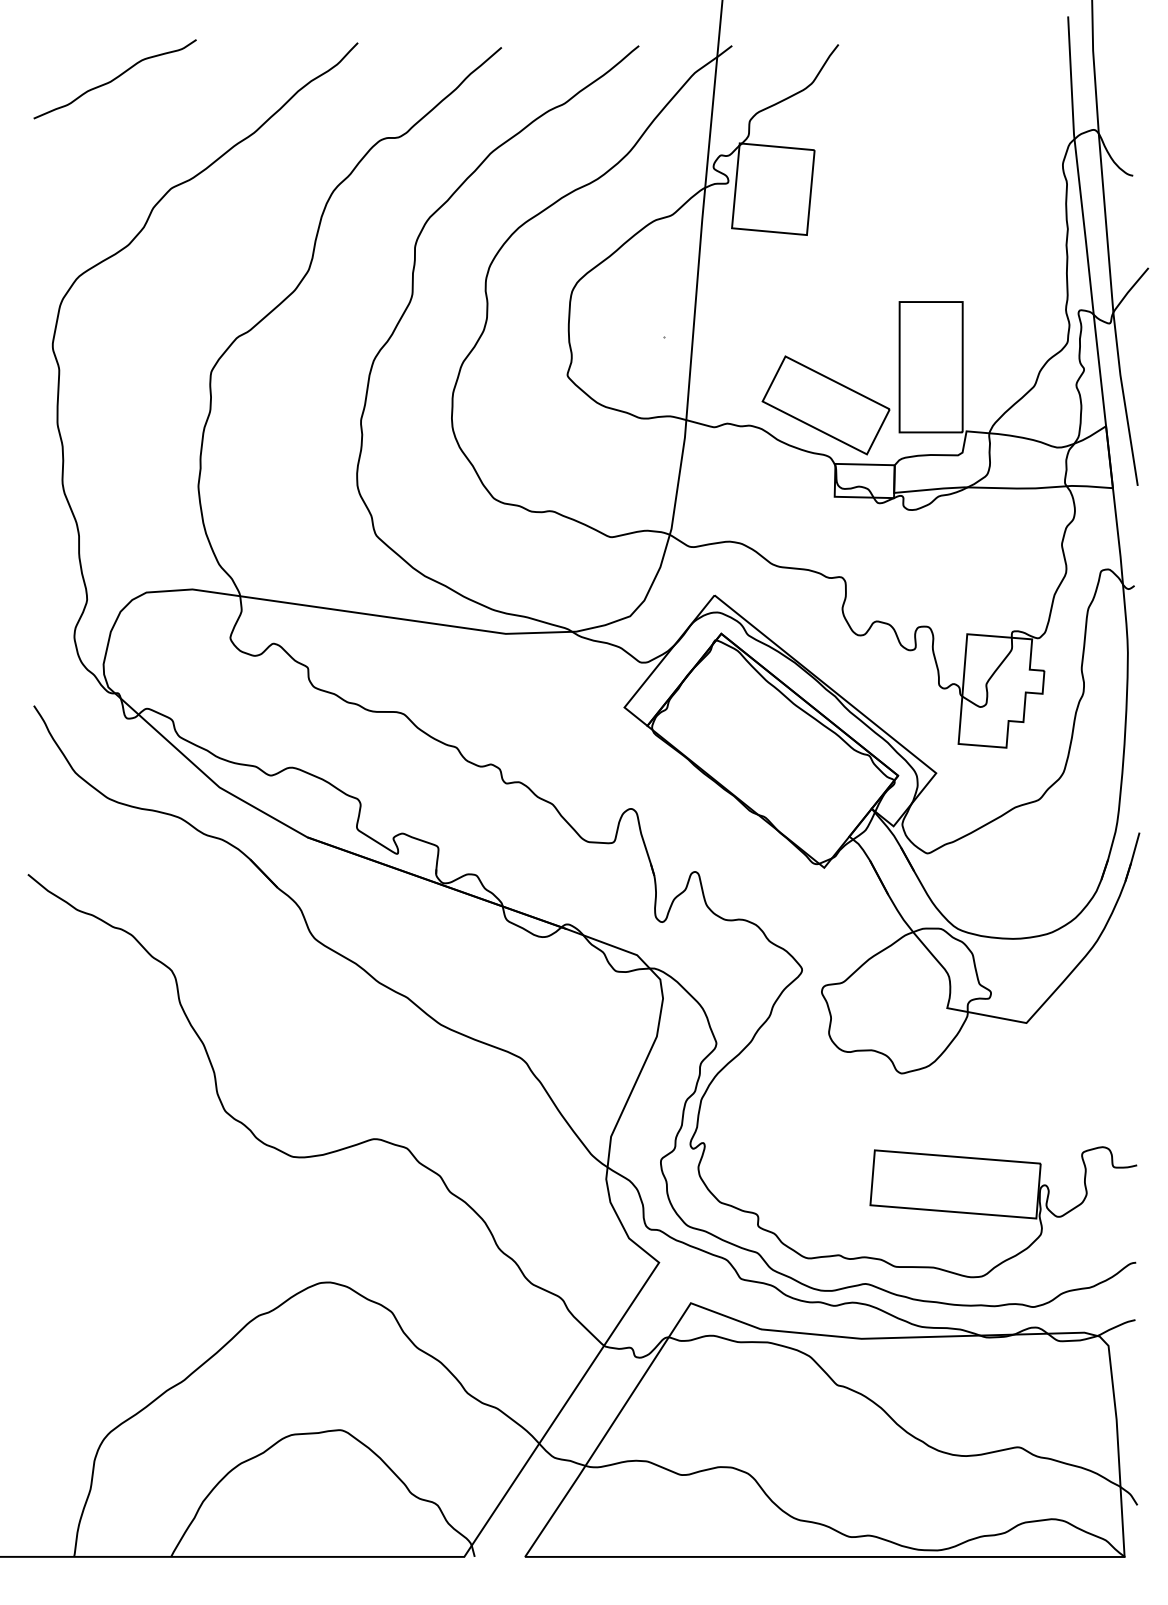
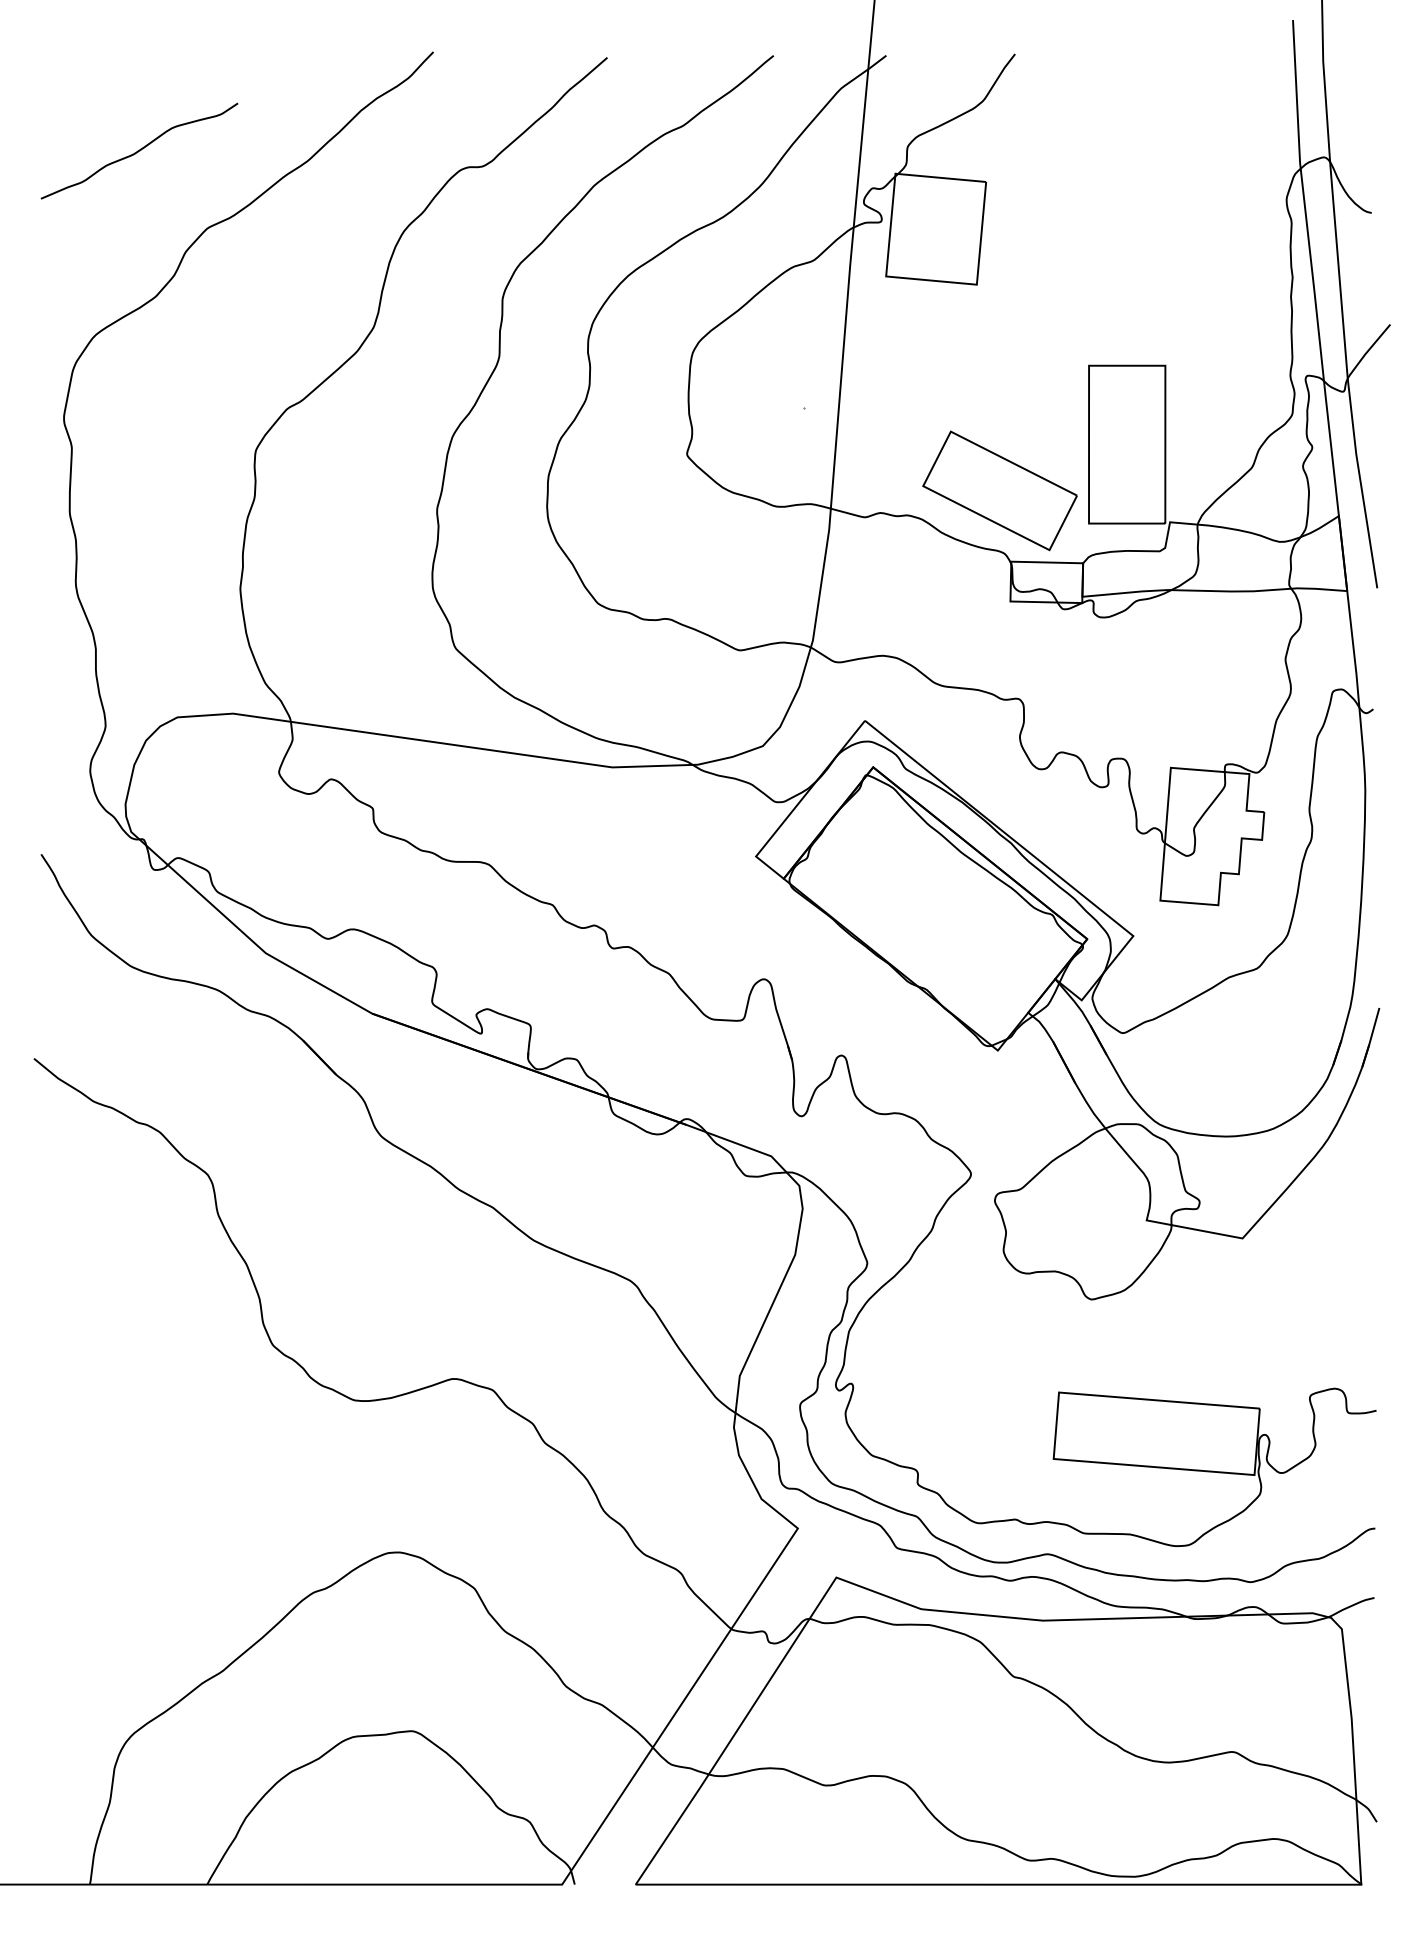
curve: (115, 78) -> (139, 150), moved

